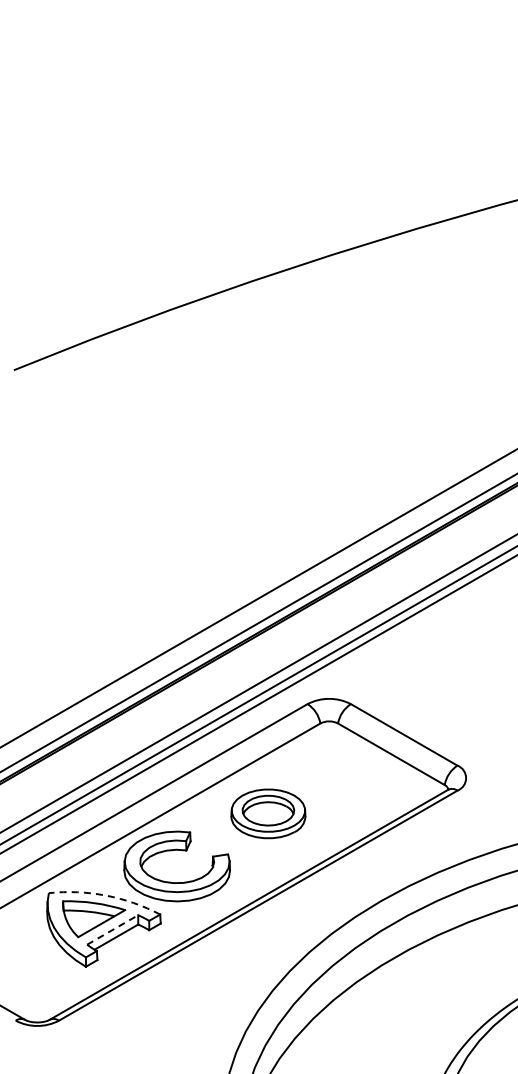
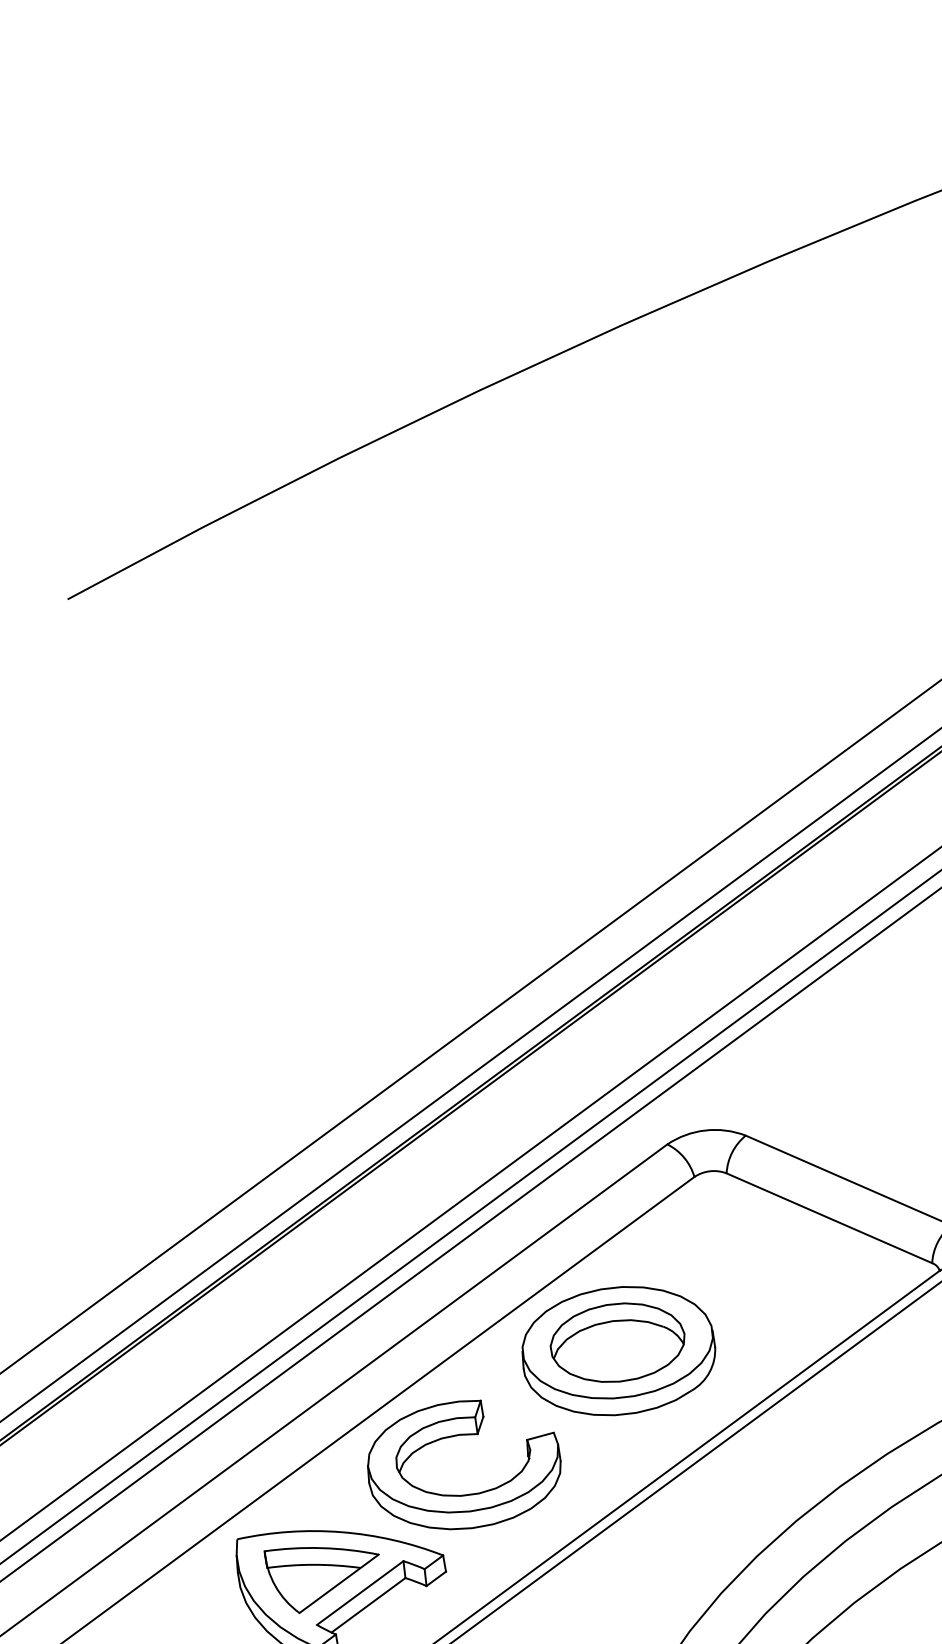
part: (268, 813) -> (618, 1350), size x1.43
arc: (106, 895) -> (342, 1531), dashed -> solid
line: (113, 929) -> (361, 1592), dashed -> solid

